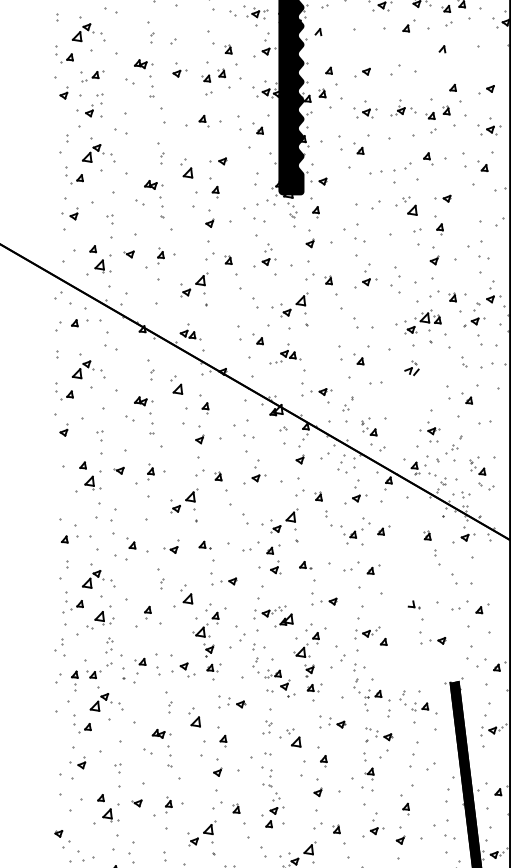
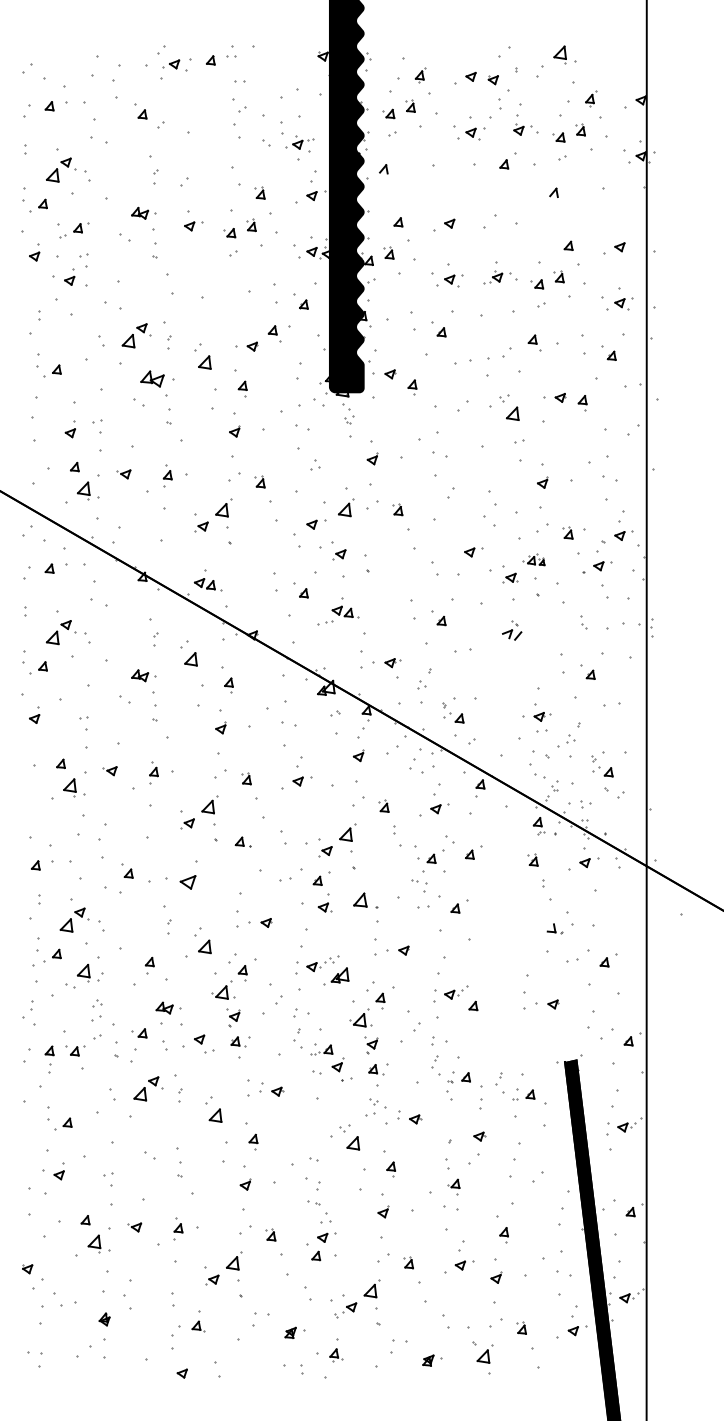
part: (203, 121) -> (274, 333), moved
part: (92, 153) -> (136, 335), moved
part: (153, 184) -> (157, 378), size x1.4
part: (316, 212) -> (412, 387), moved
part: (73, 213) -> (69, 429), moved
part: (439, 229) -> (582, 403), moved
part: (269, 261) -> (316, 524), moved
part: (369, 282) -> (473, 552), moved
part: (302, 299) -> (346, 507), moved
part: (427, 316) -> (533, 559), size x0.6
part: (415, 468) -> (538, 826), moved
part: (204, 544) -> (242, 841), moved
part: (170, 546) -> (181, 875), size x1.6
part: (305, 565) -> (365, 900), size x1.6
part: (413, 604) -> (554, 928), moved
part: (100, 702) -> (148, 1088), moved
part: (267, 727) -> (371, 1107), moved
part: (372, 732) -> (419, 885), moved
part: (161, 733) -> (168, 1007), moved

